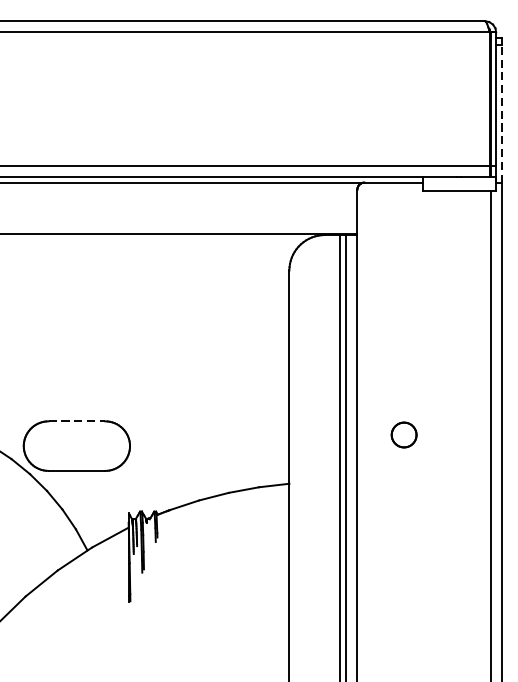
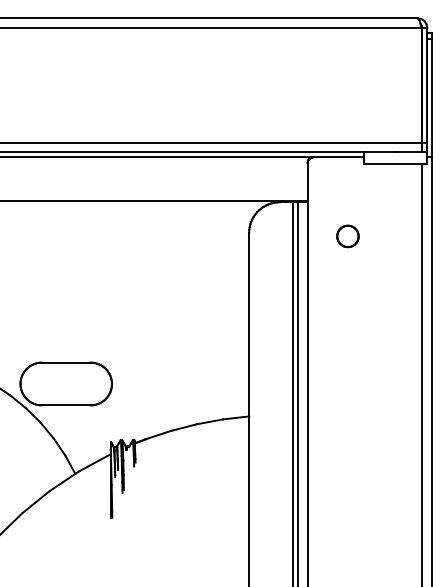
line: (502, 113) -> (432, 97), dashed -> solid
line: (77, 421) -> (66, 362), dashed -> solid
part: (403, 435) -> (347, 236), moved

